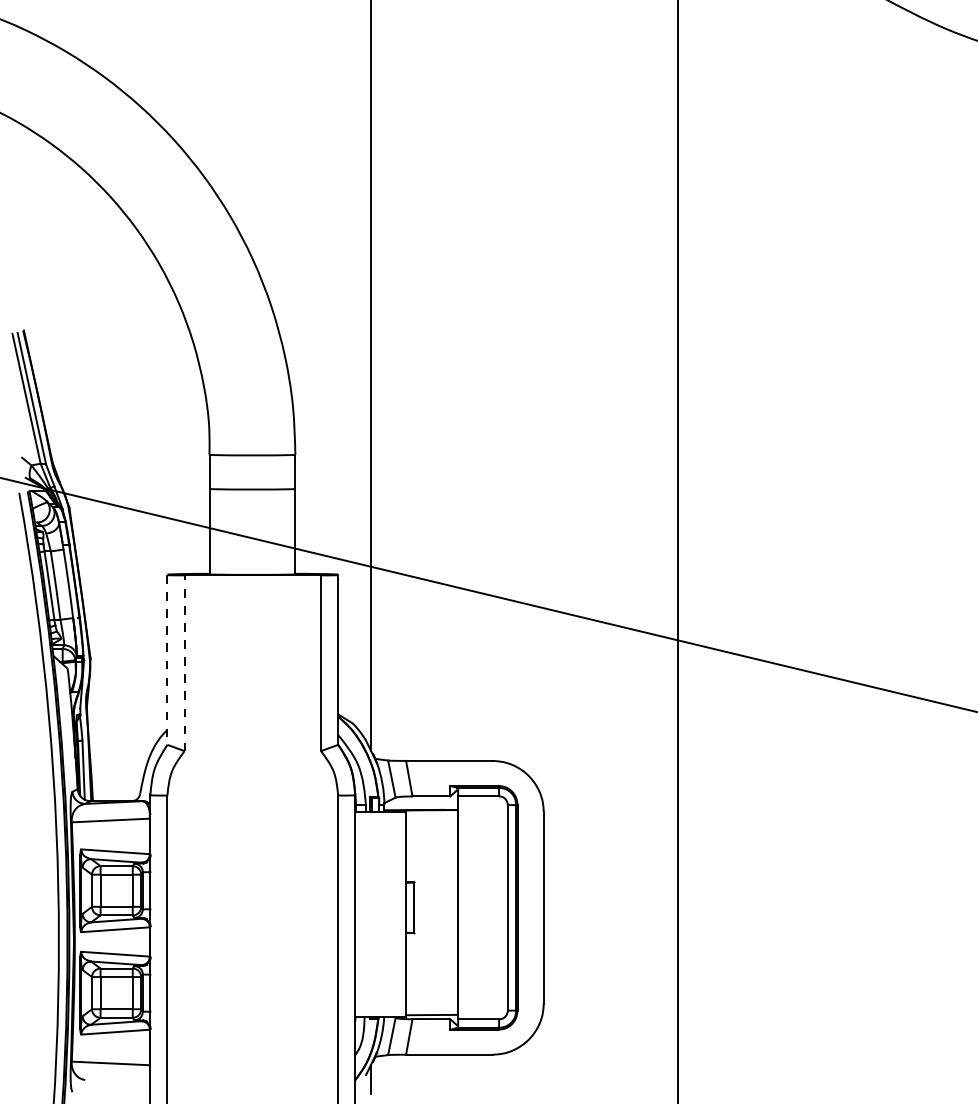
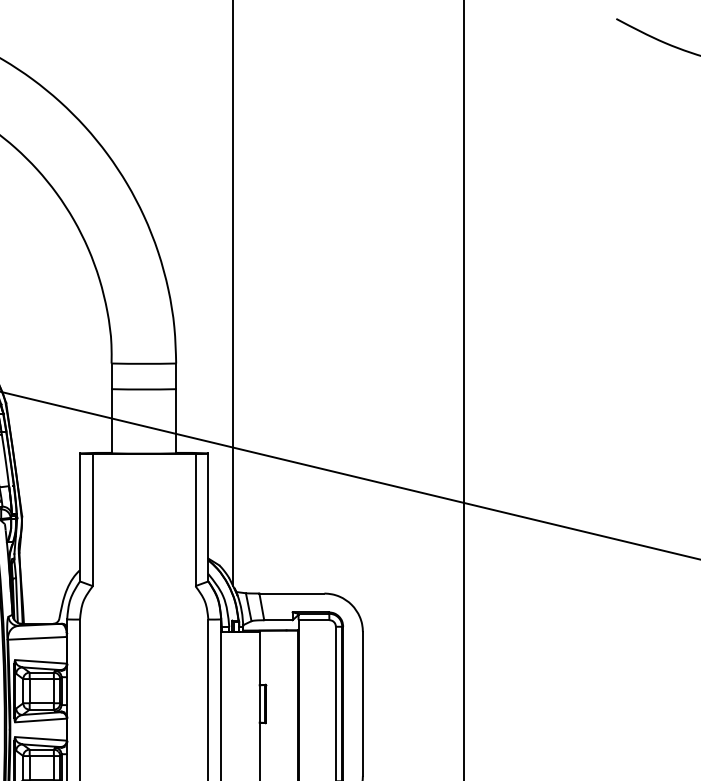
line: (167, 660) -> (80, 518), dashed -> solid
line: (184, 663) -> (92, 520), dashed -> solid

